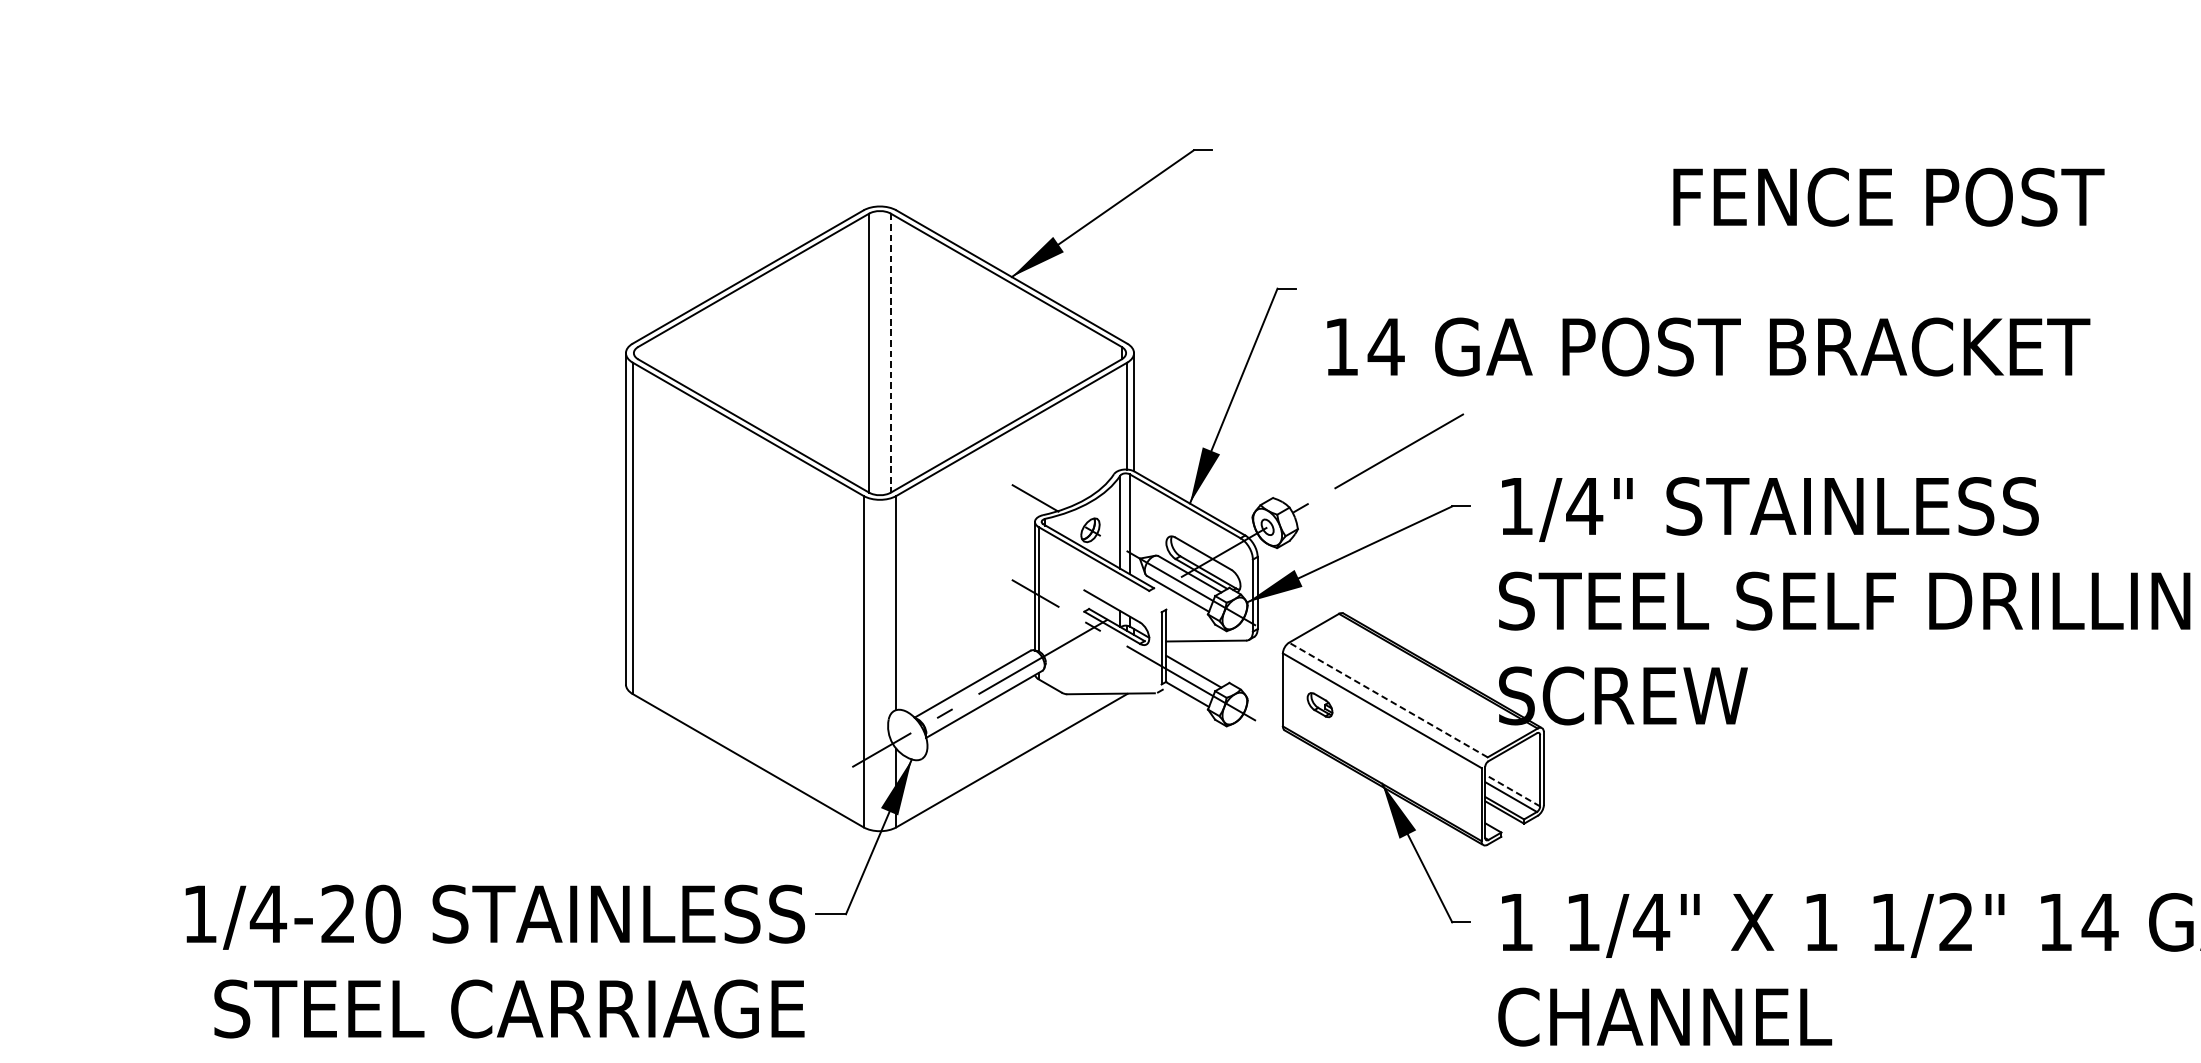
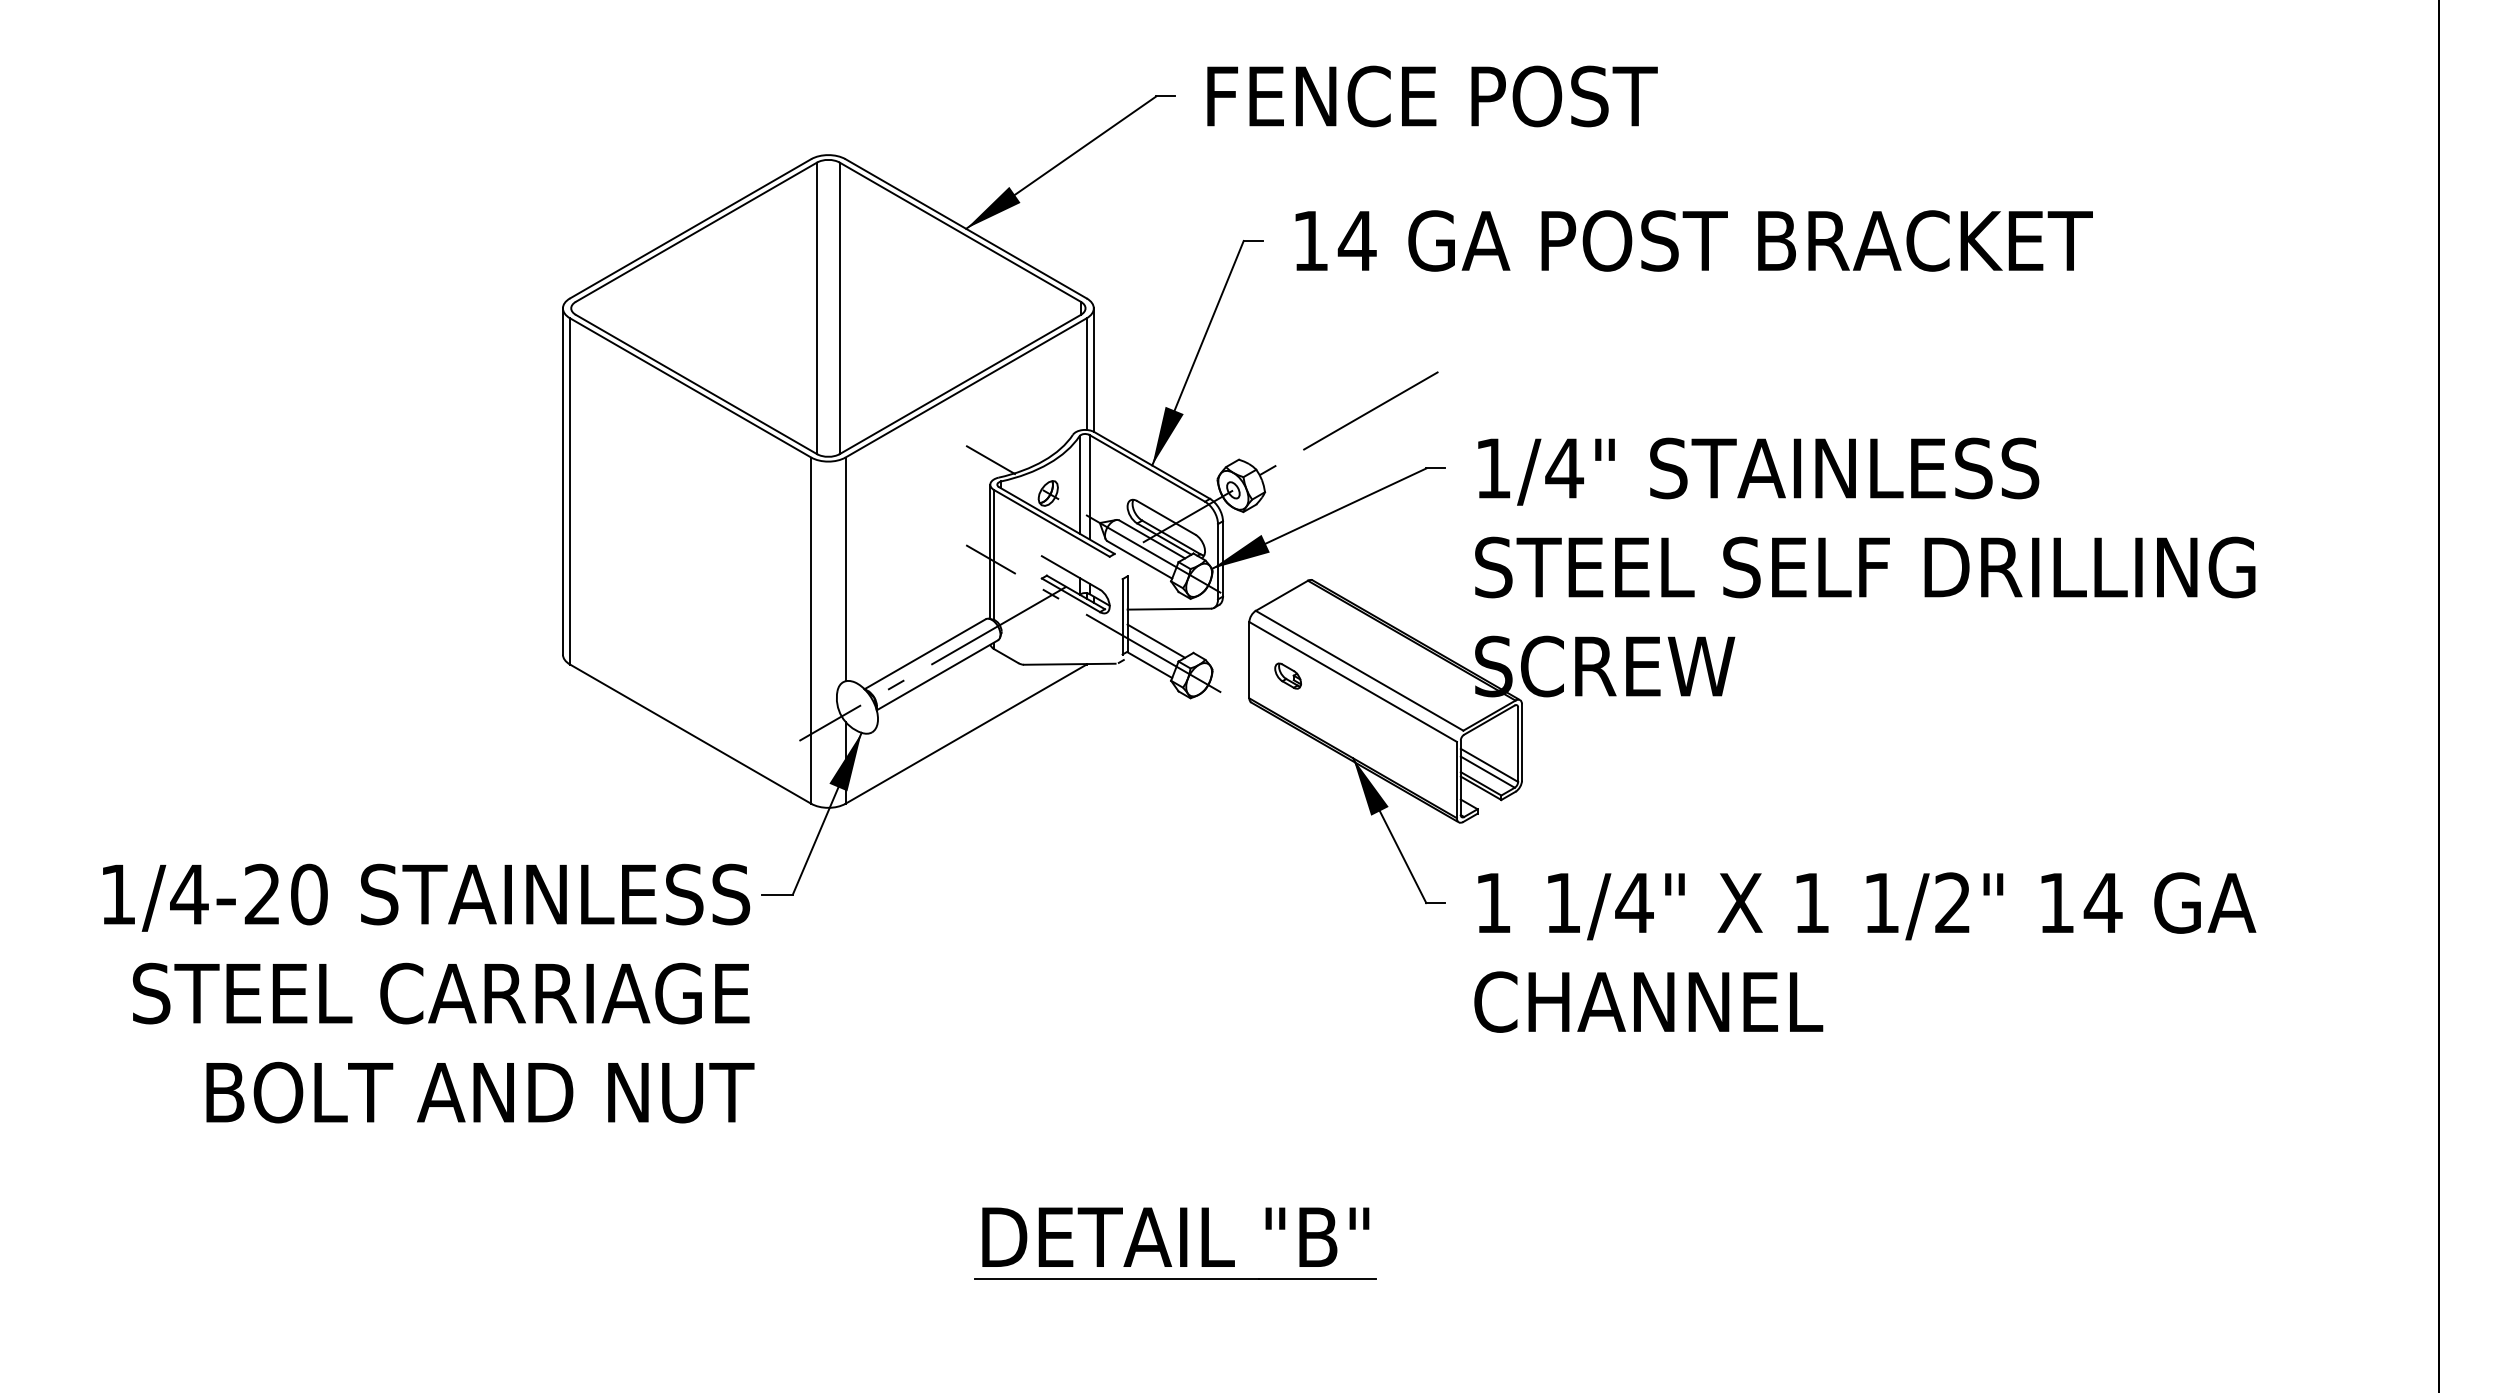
text: (1888, 197) -> (1432, 96), moved
text: (1708, 346) -> (1693, 240), moved
line: (890, 353) -> (839, 308), dashed -> solid
line: (1388, 699) -> (1359, 670), dashed -> solid
line: (1512, 790) -> (1489, 765), dashed -> solid

